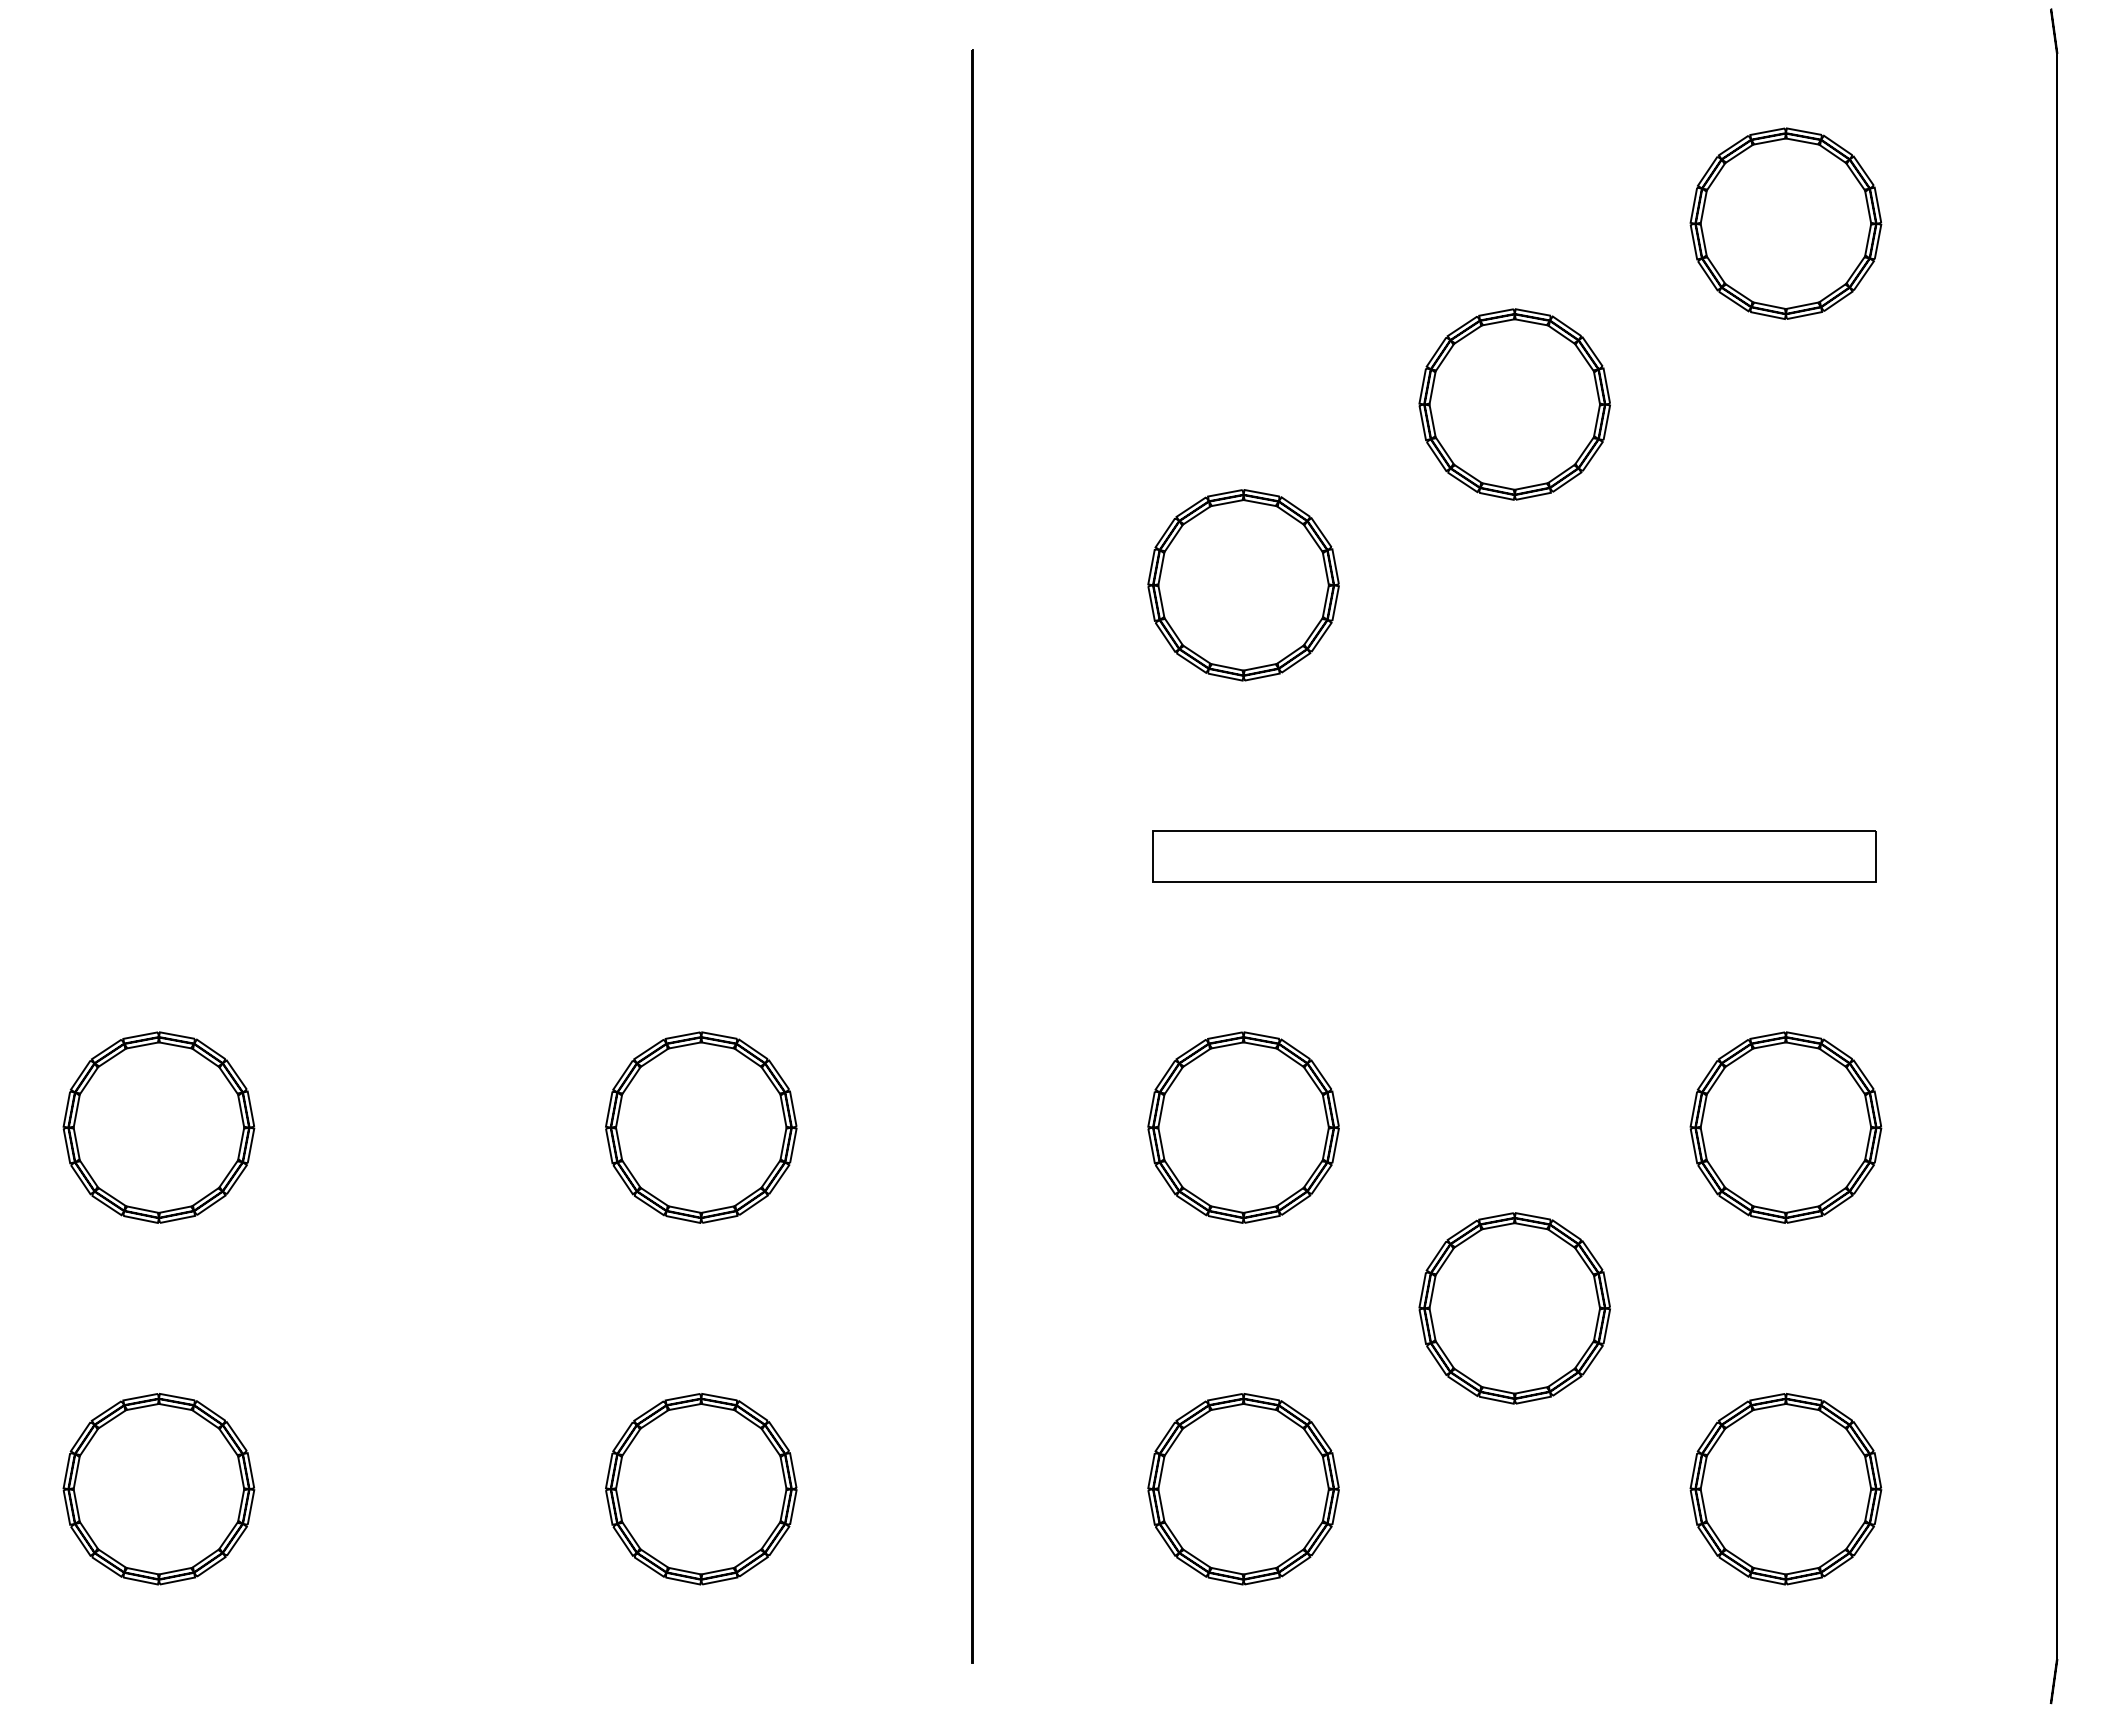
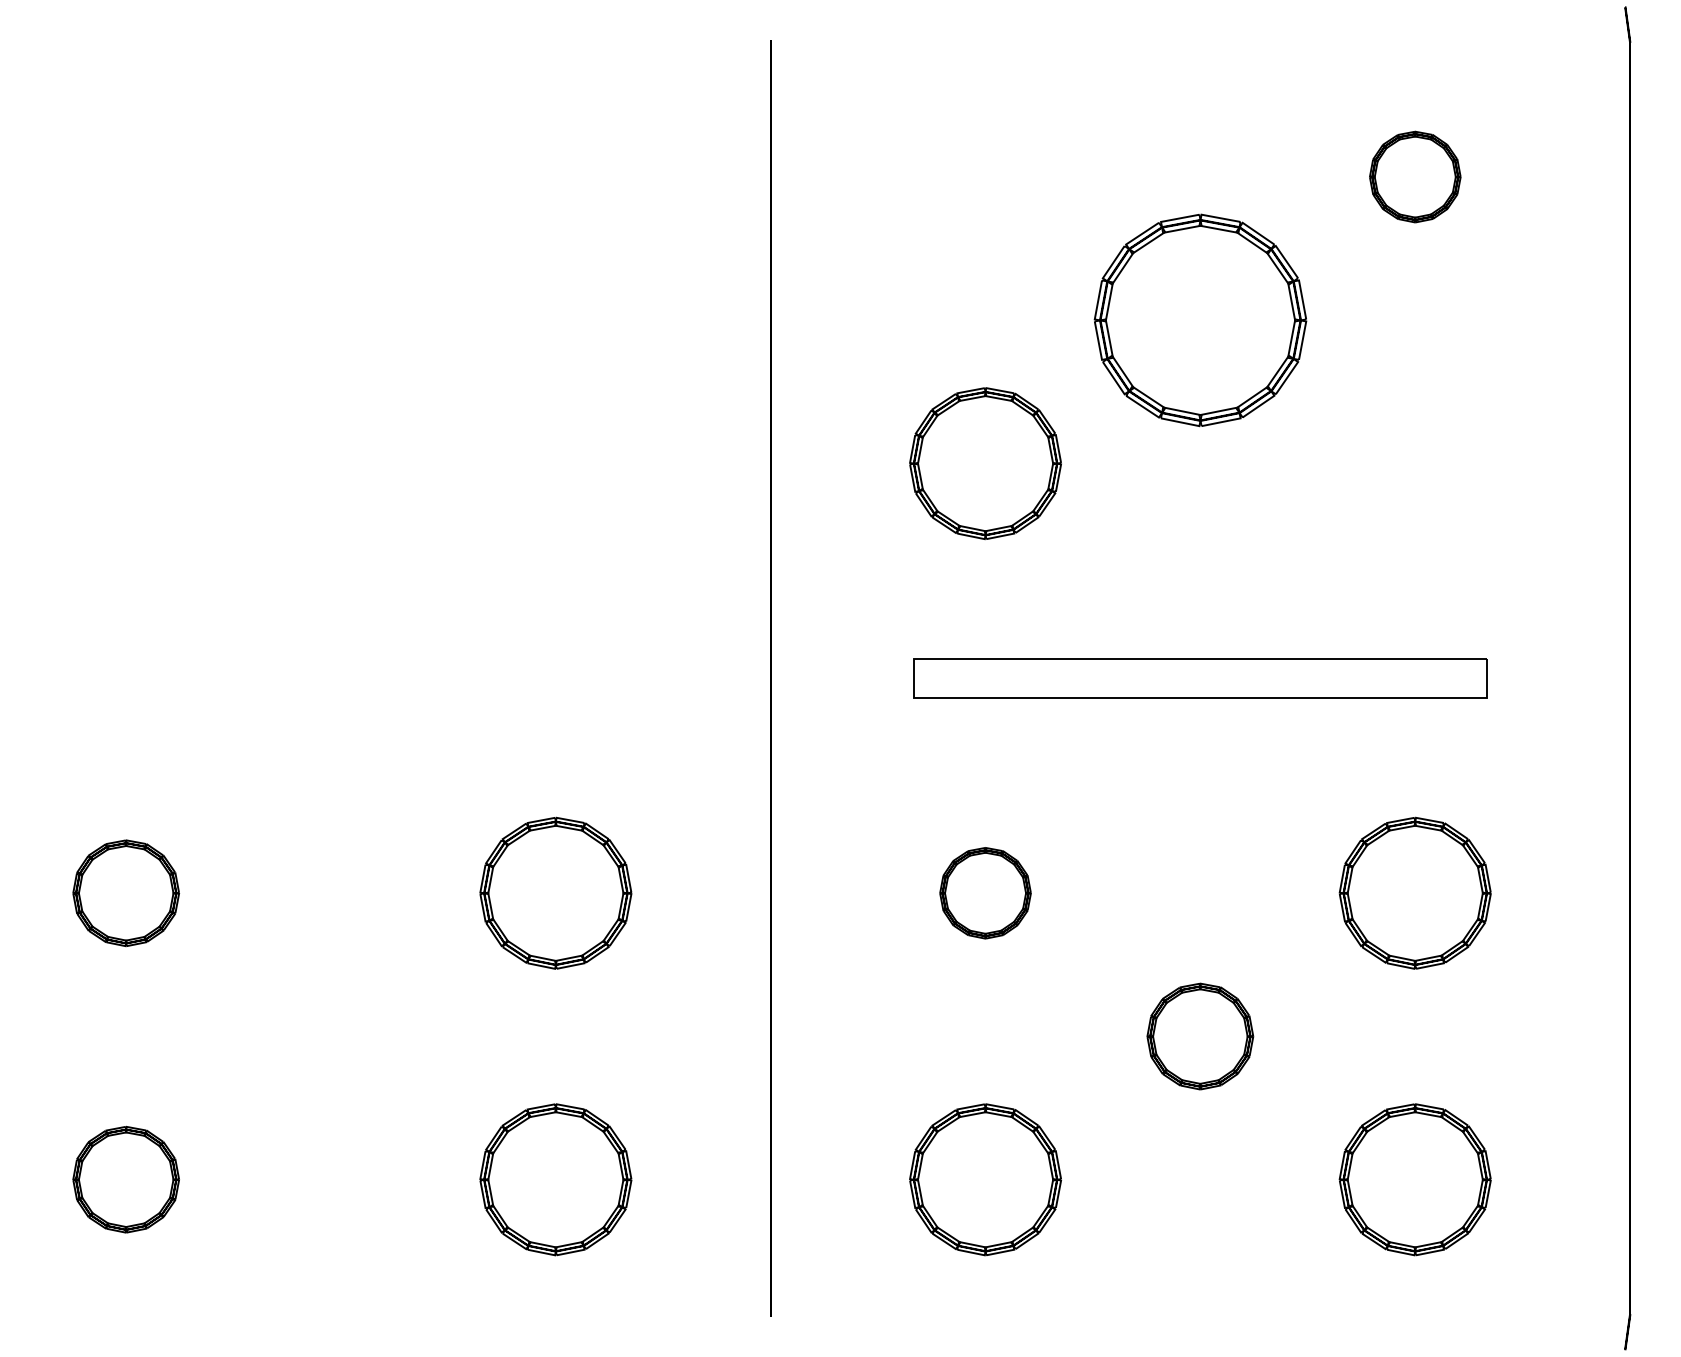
part: (1785, 223) -> (1414, 176), size x0.6
part: (1514, 404) -> (1200, 320), size x1.4
part: (158, 1127) -> (125, 893), size x0.7
part: (1243, 1127) -> (985, 893), size x0.6
part: (1514, 1308) -> (1200, 1036), size x0.7
part: (158, 1488) -> (125, 1179), size x0.7

